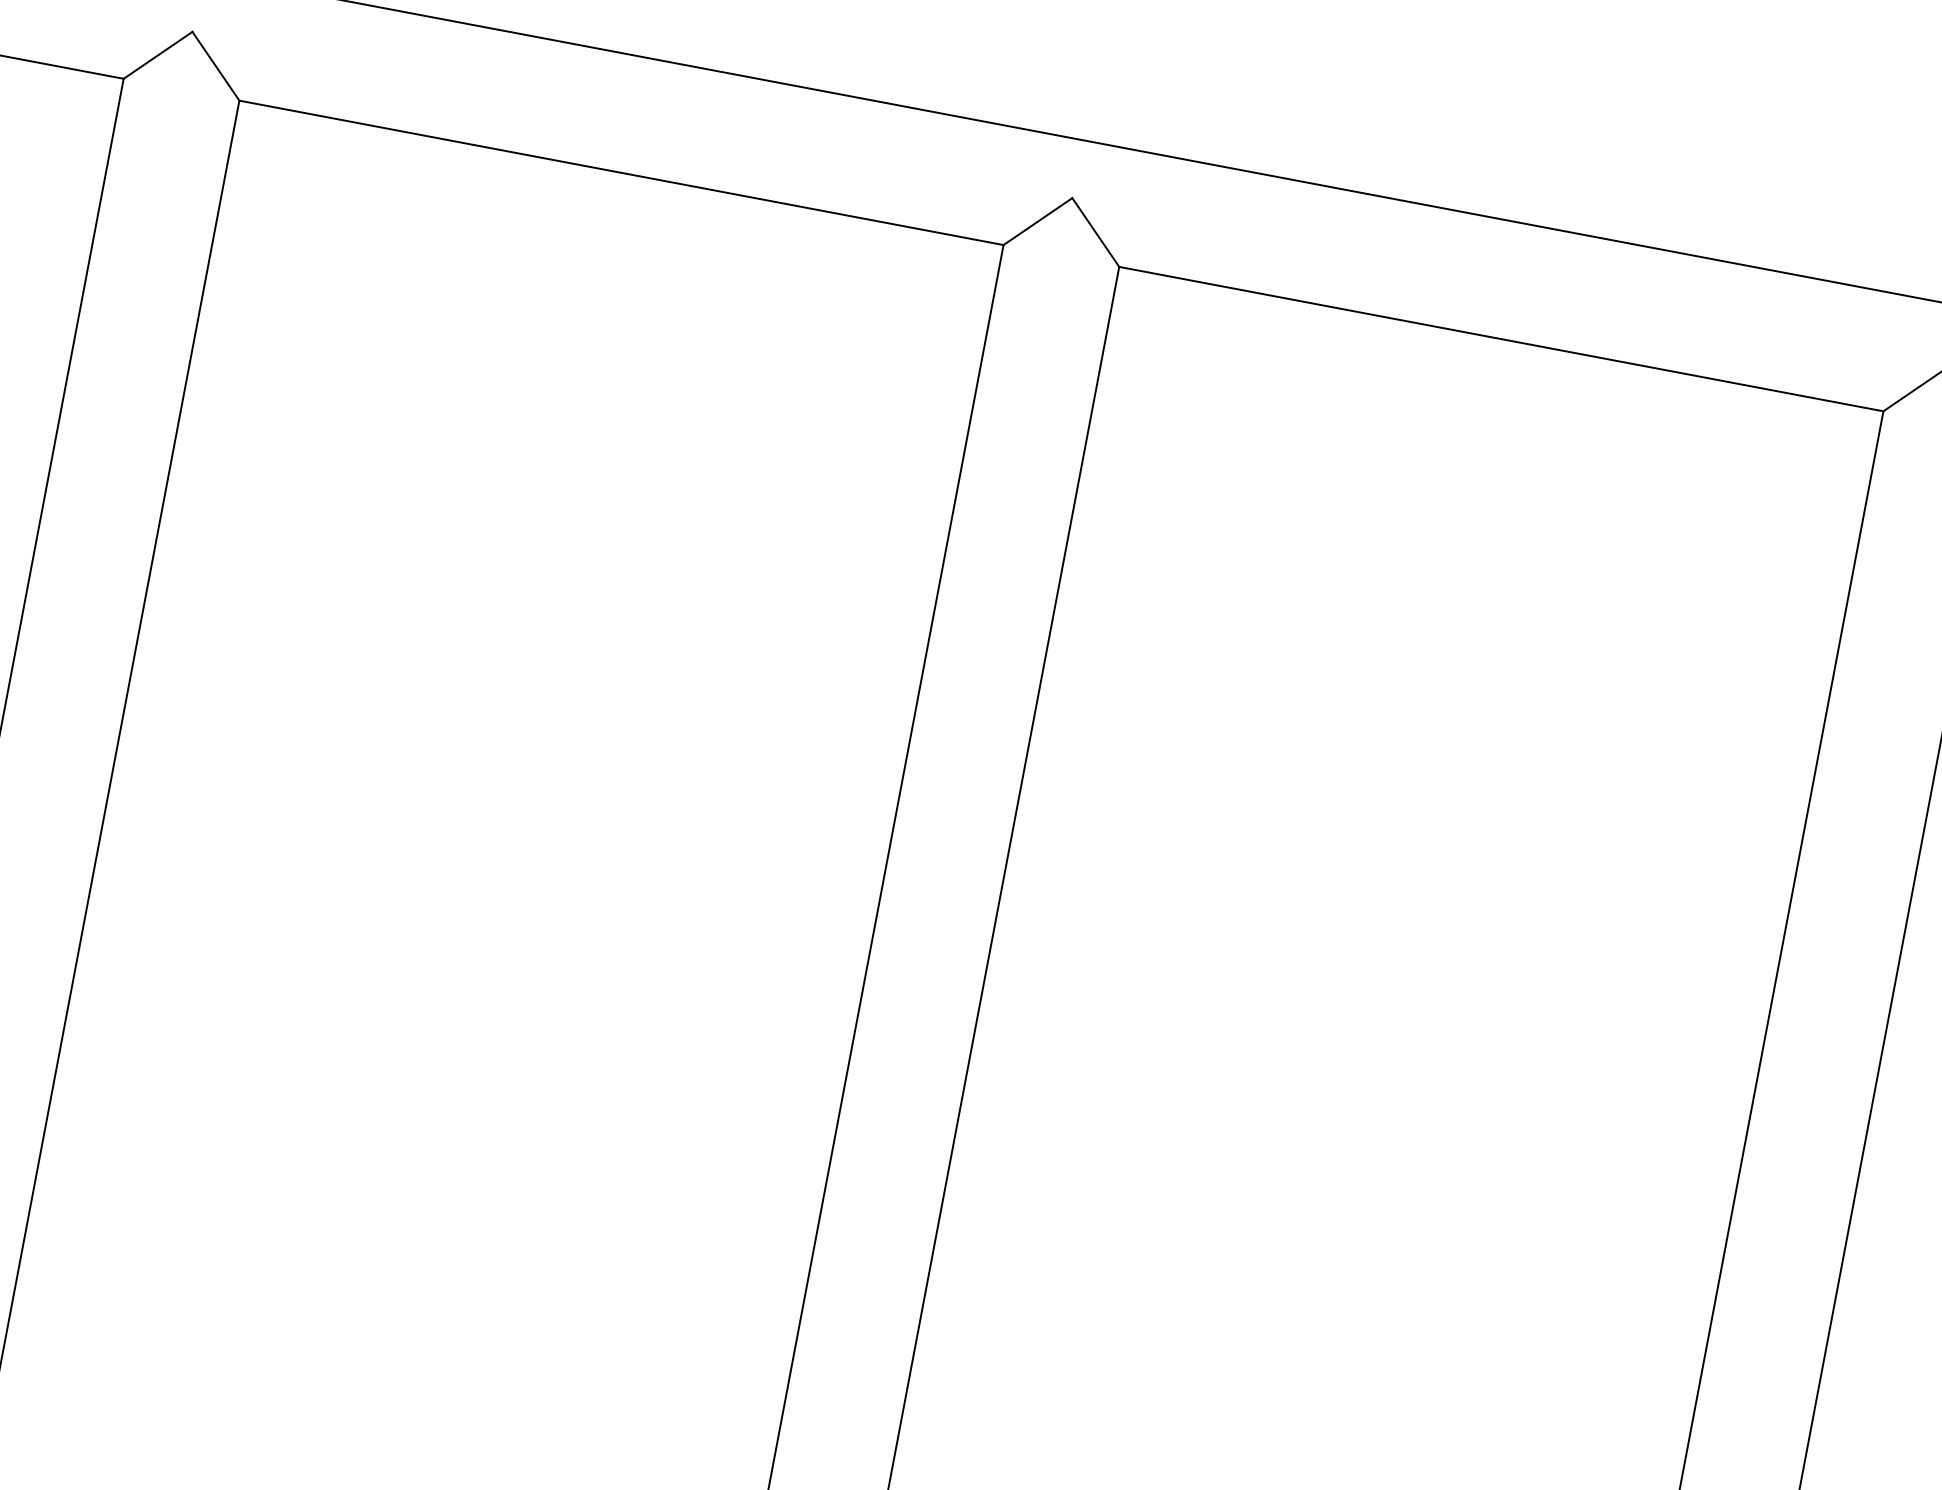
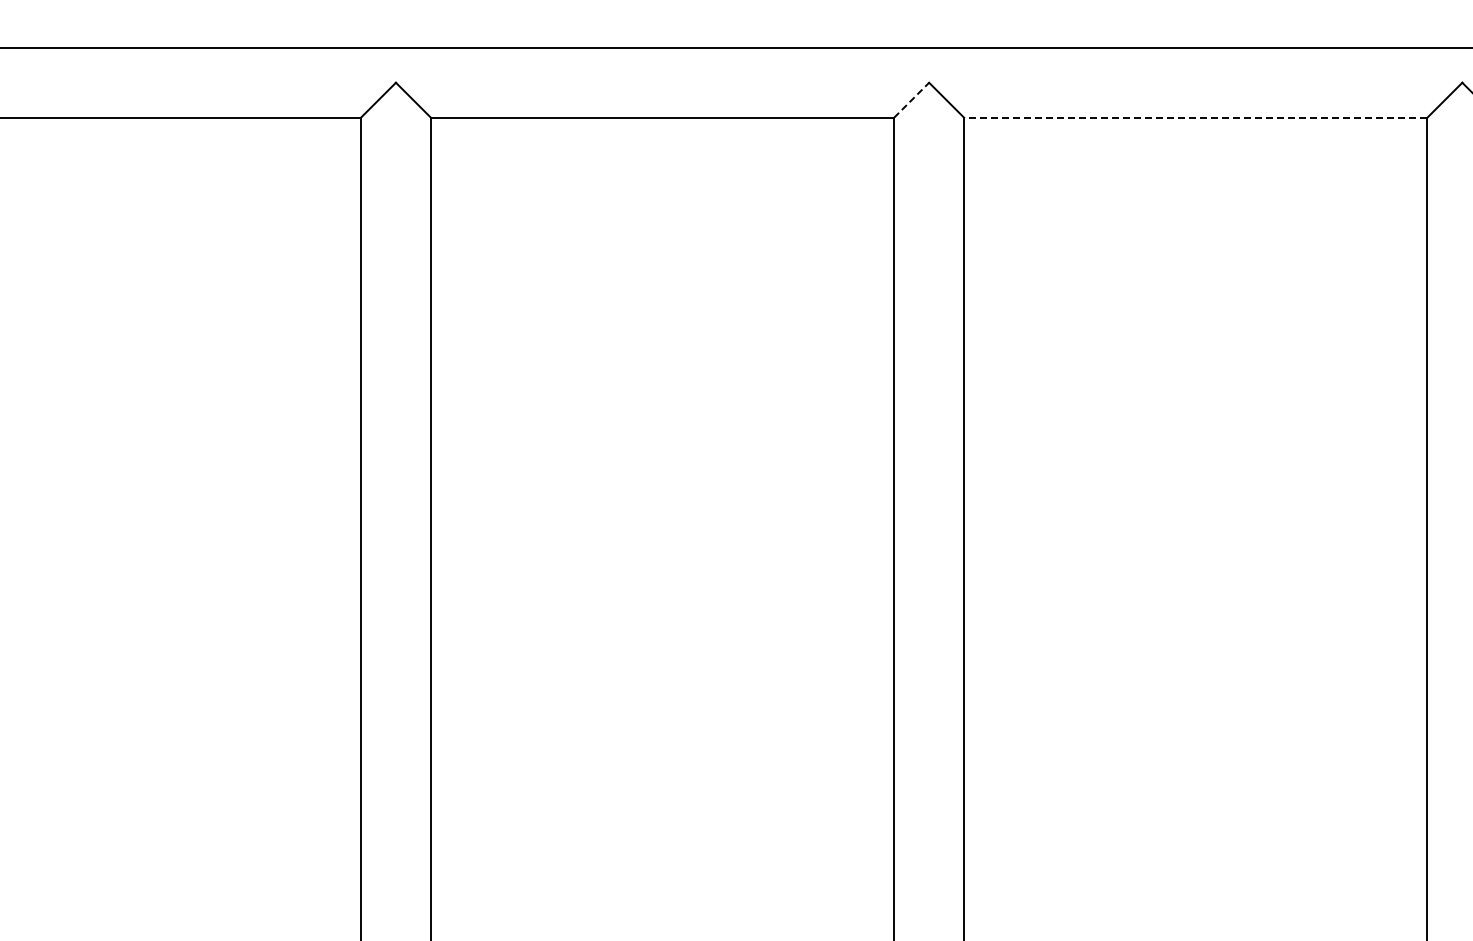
line: (1037, 221) -> (911, 100), solid -> dashed
line: (1501, 338) -> (1195, 117), solid -> dashed

